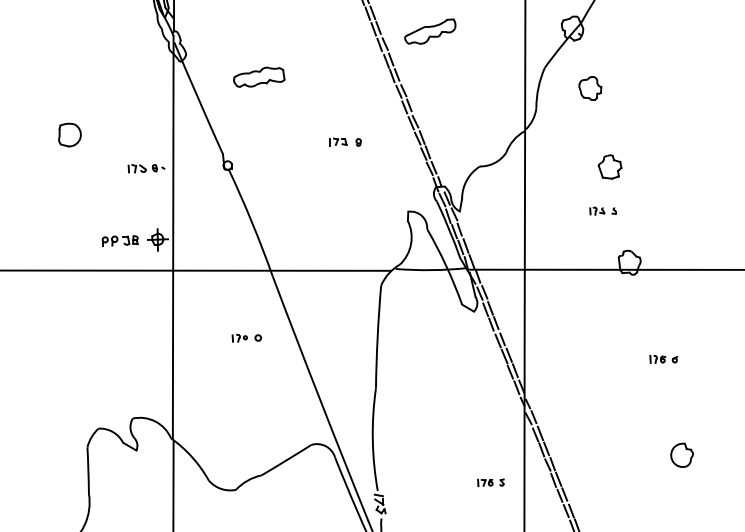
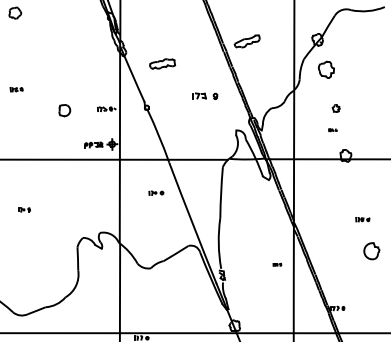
part: (590, 88) -> (326, 69), size x1.4
part: (69, 134) -> (64, 110), moved
part: (346, 140) -> (205, 95), size x1.6
part: (608, 167) -> (335, 108), size x0.6
part: (602, 209) -> (332, 129), size x0.6
part: (663, 359) -> (362, 219), moved
part: (681, 453) -> (371, 250), size x1.4
part: (491, 482) -> (277, 264), size x0.6

